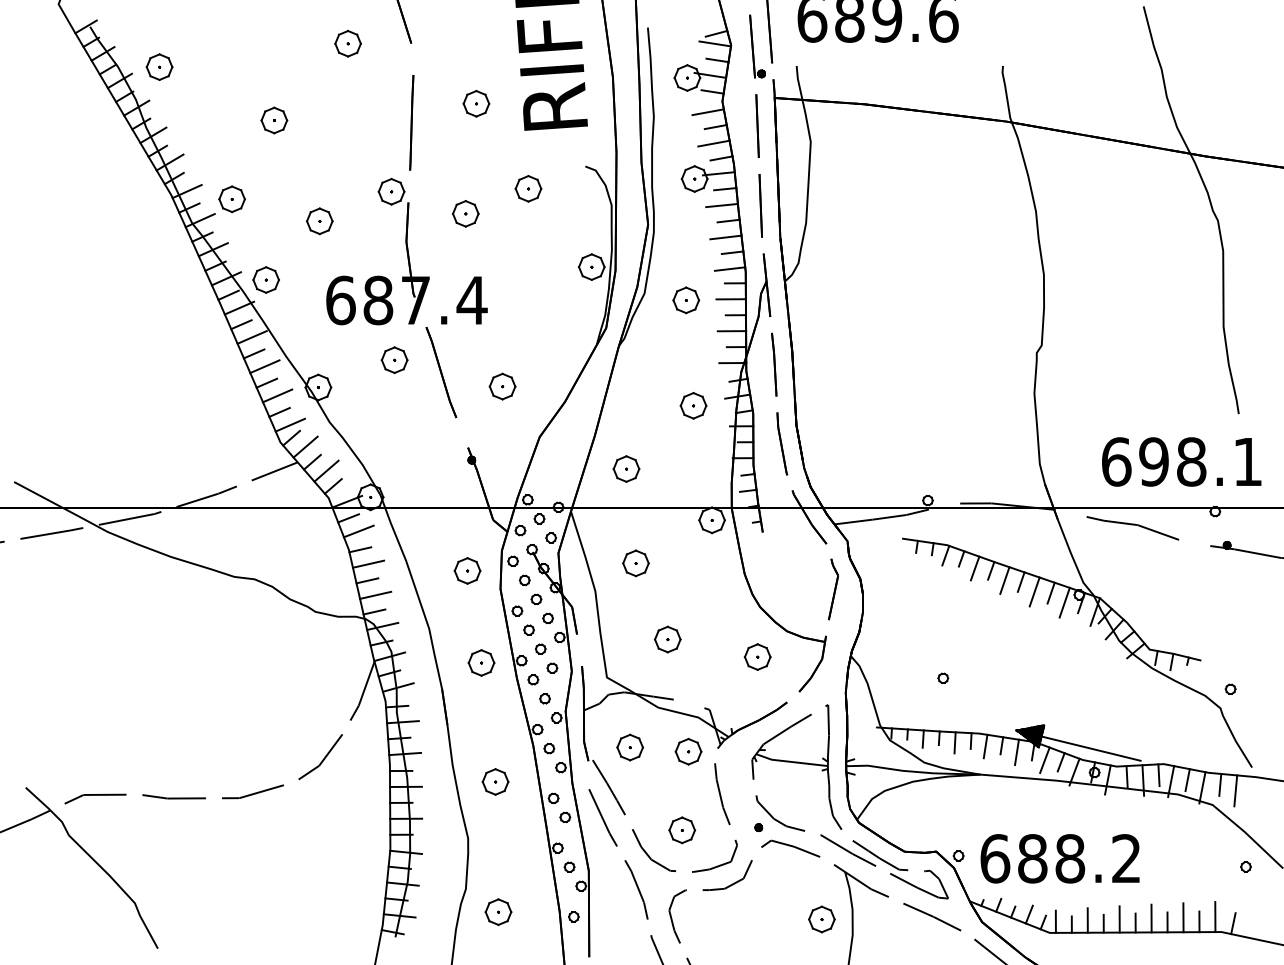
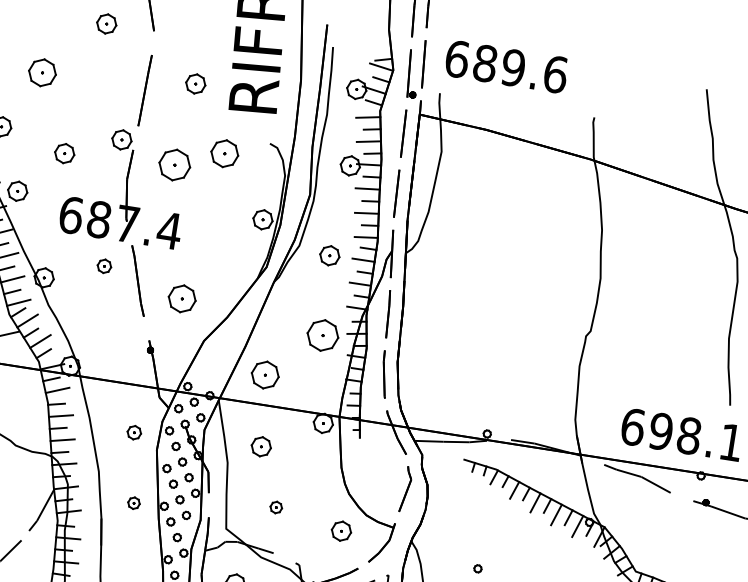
part: (274, 120) -> (42, 72), size x1.4
part: (528, 188) -> (224, 153), size x1.4
part: (465, 213) -> (174, 164), size x1.6
part: (394, 359) -> (104, 265), size x0.7
part: (502, 386) -> (182, 298), size x1.4
part: (693, 405) -> (322, 335), size x1.6
part: (626, 468) -> (265, 374), size x1.4
part: (467, 570) -> (134, 432), size x0.7
part: (667, 639) -> (276, 507), size x0.6
part: (481, 662) -> (134, 502), size x0.6

